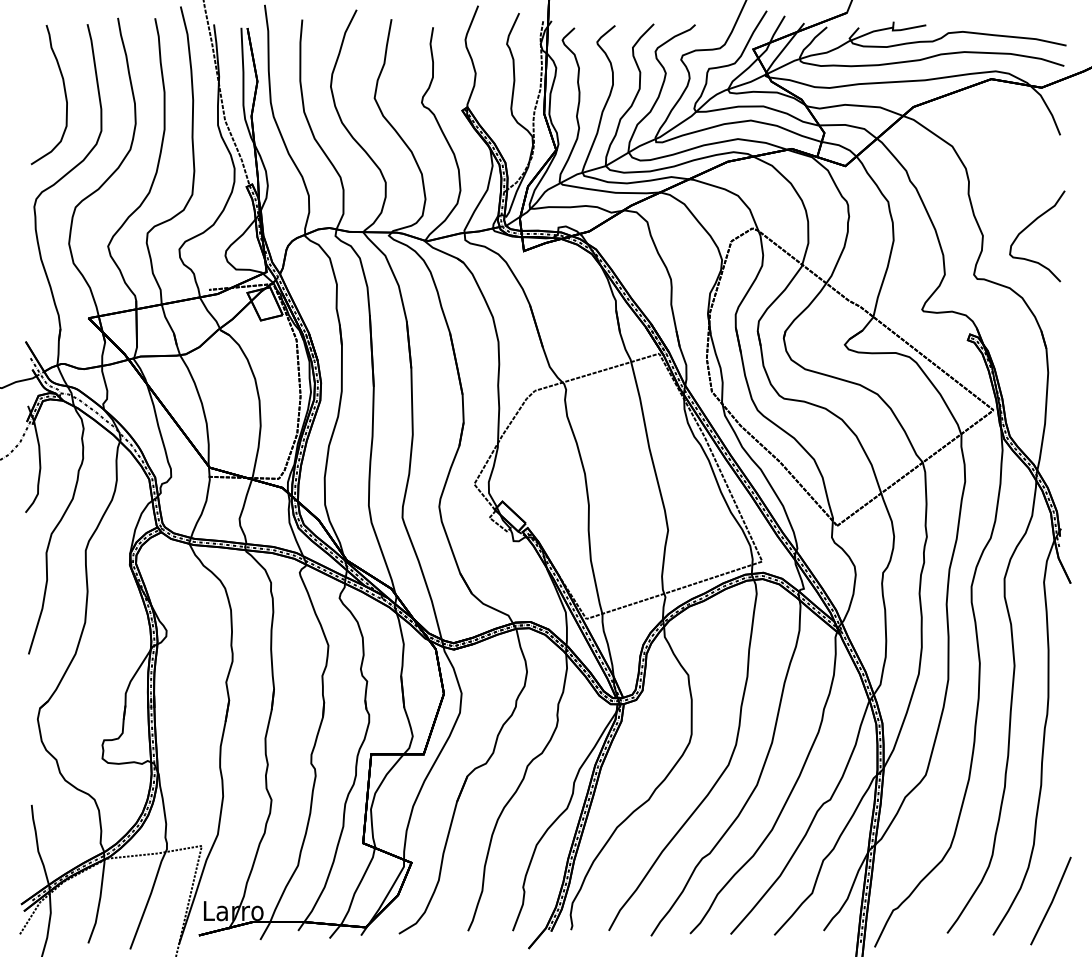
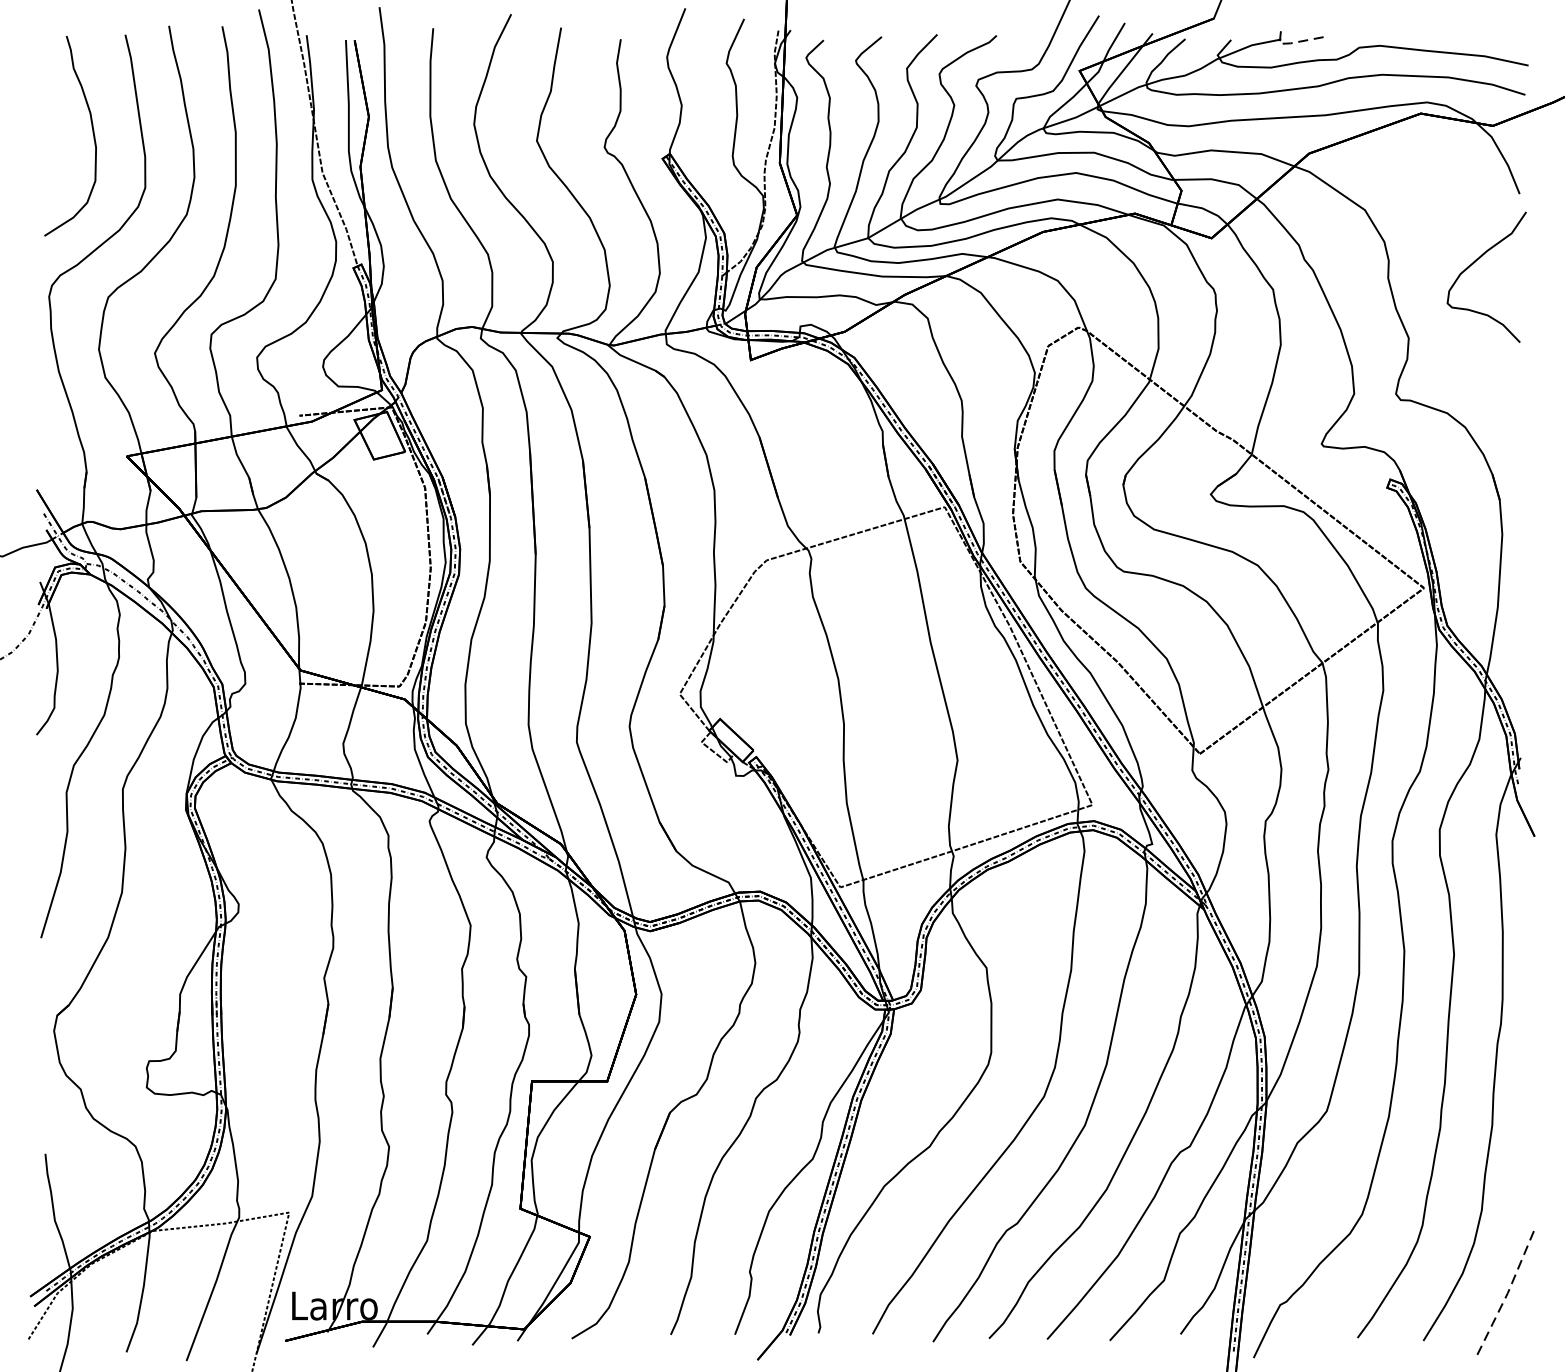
line: (904, 29) -> (1296, 42), solid -> dashed
curve: (1028, 227) -> (1474, 264), moved
line: (1052, 902) -> (1508, 1293), solid -> dashed

